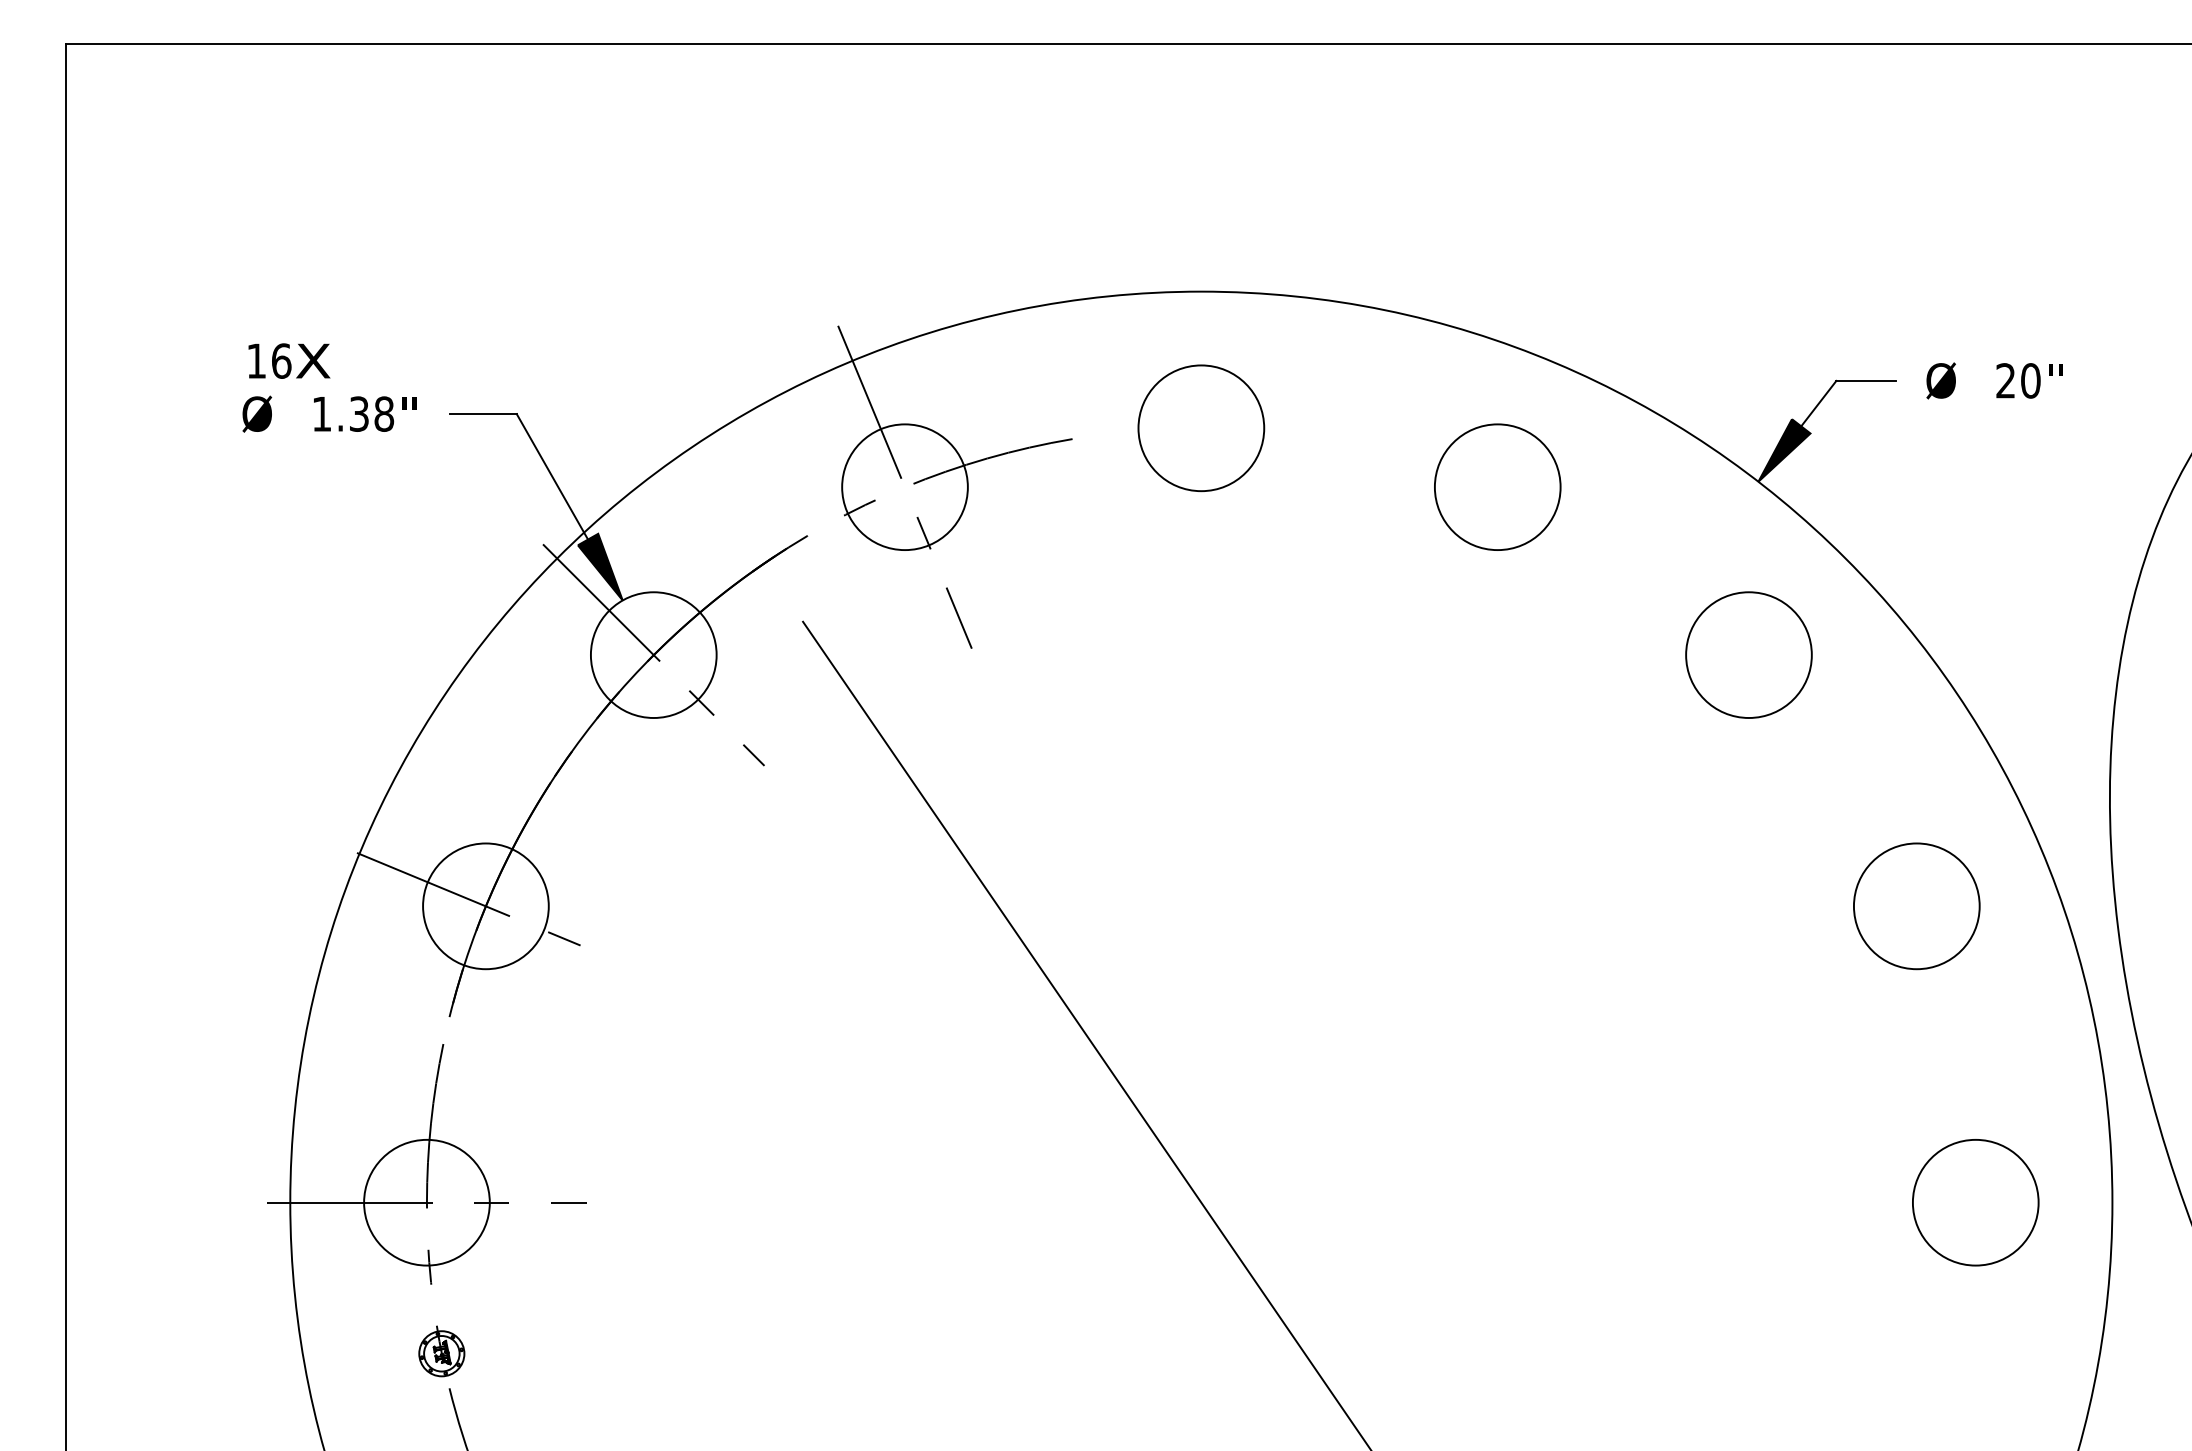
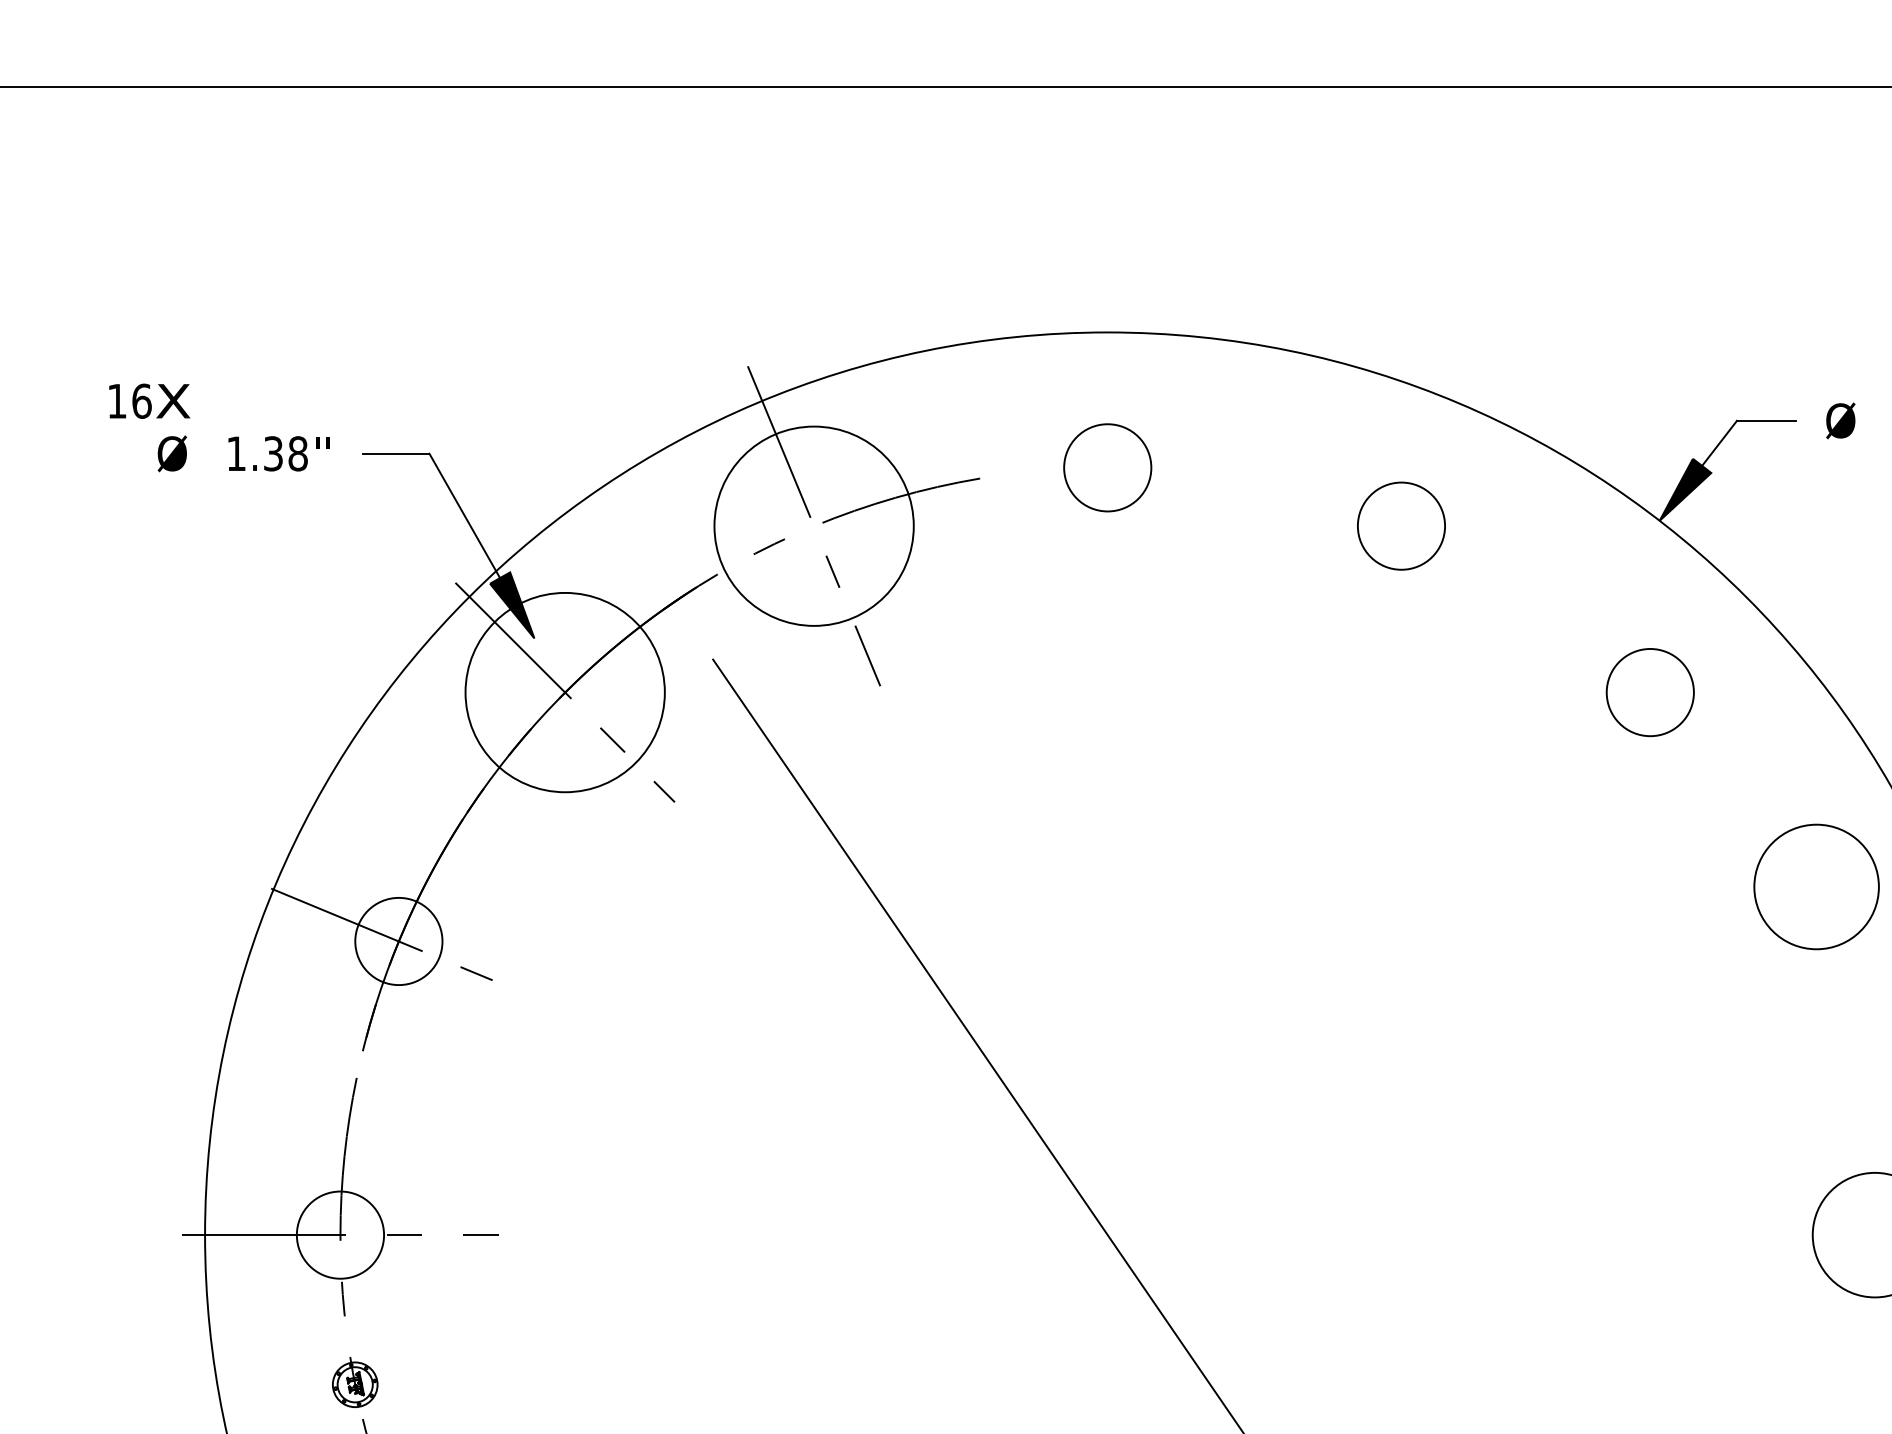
text: (289, 360) -> (149, 400), moved
circle: (1201, 428) -> (1107, 468), size x0.7
circle: (1497, 486) -> (1401, 525), size x0.7
circle: (904, 487) -> (813, 526), size x1.6
circle: (653, 654) -> (564, 691), size x1.6
circle: (1748, 654) -> (1649, 691), size x0.7
circle: (485, 906) -> (398, 941), size x0.7
circle: (1916, 906) -> (1816, 887), moved
circle: (426, 1202) -> (340, 1234), size x0.7

